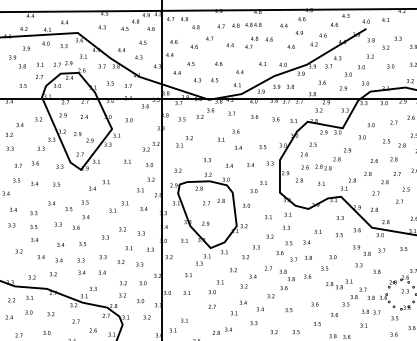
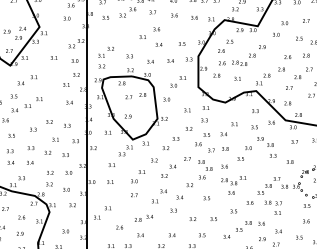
text: (83, 116) -> (21, 28), moved
text: (128, 120) -> (66, 18), moved
text: (184, 141) -> (106, 51), moved
text: (118, 206) -> (33, 102), moved
text: (361, 250) -> (265, 141), moved
text: (339, 284) -> (233, 180), moved
text: (371, 311) -> (273, 202), moved

